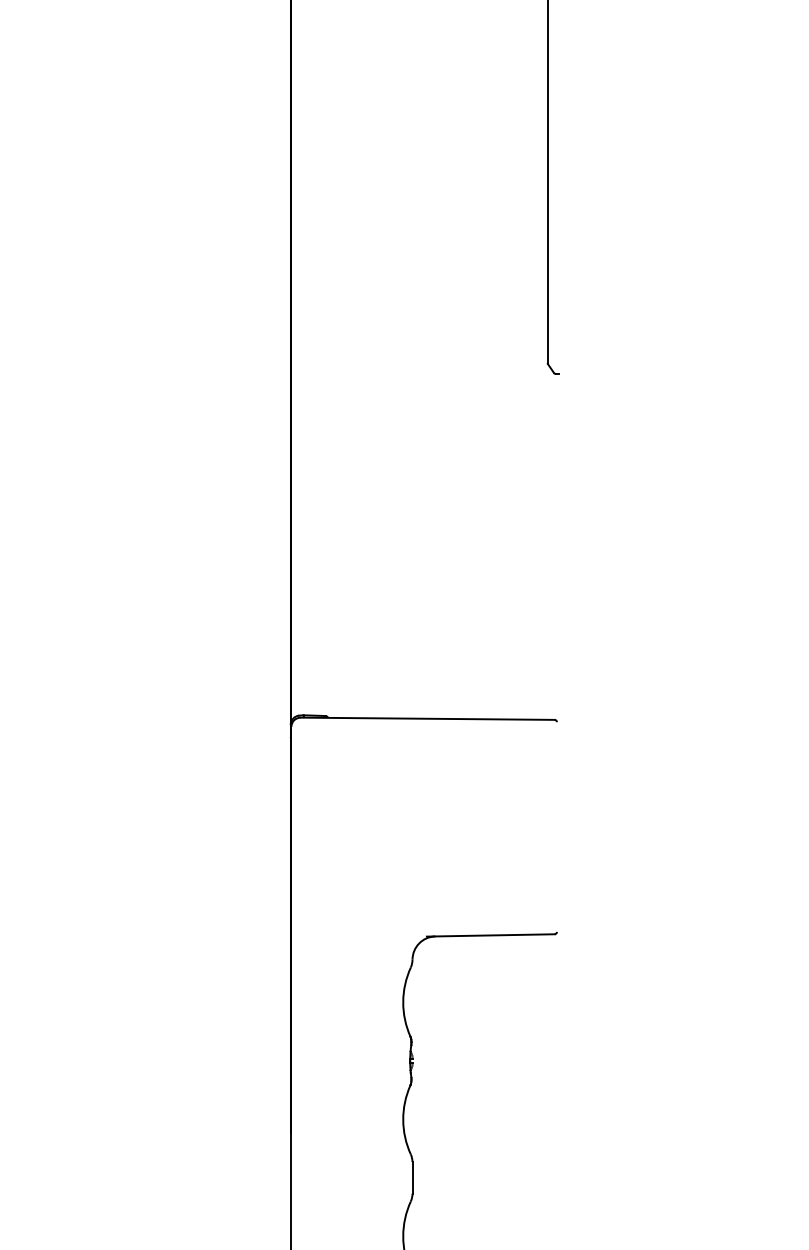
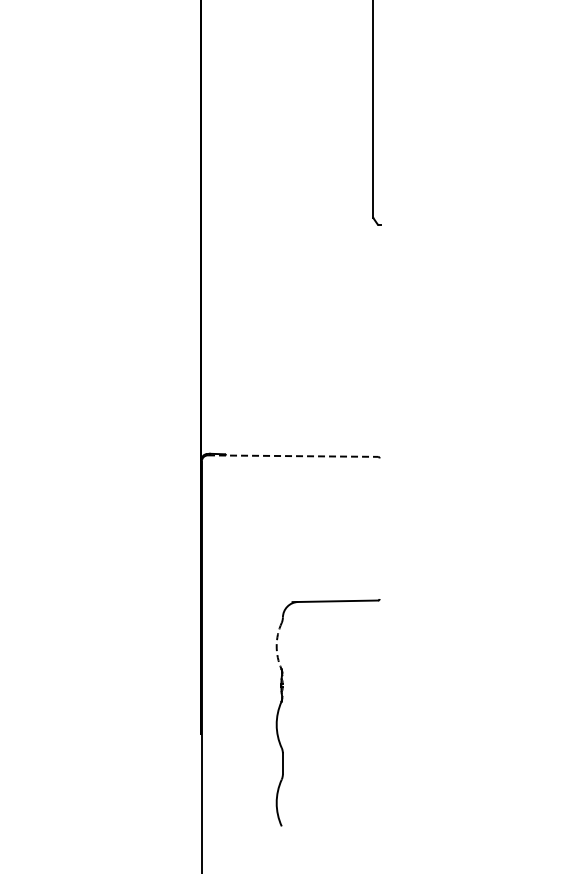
line: (428, 719) -> (293, 456), solid -> dashed
arc: (402, 1002) -> (276, 646), solid -> dashed

